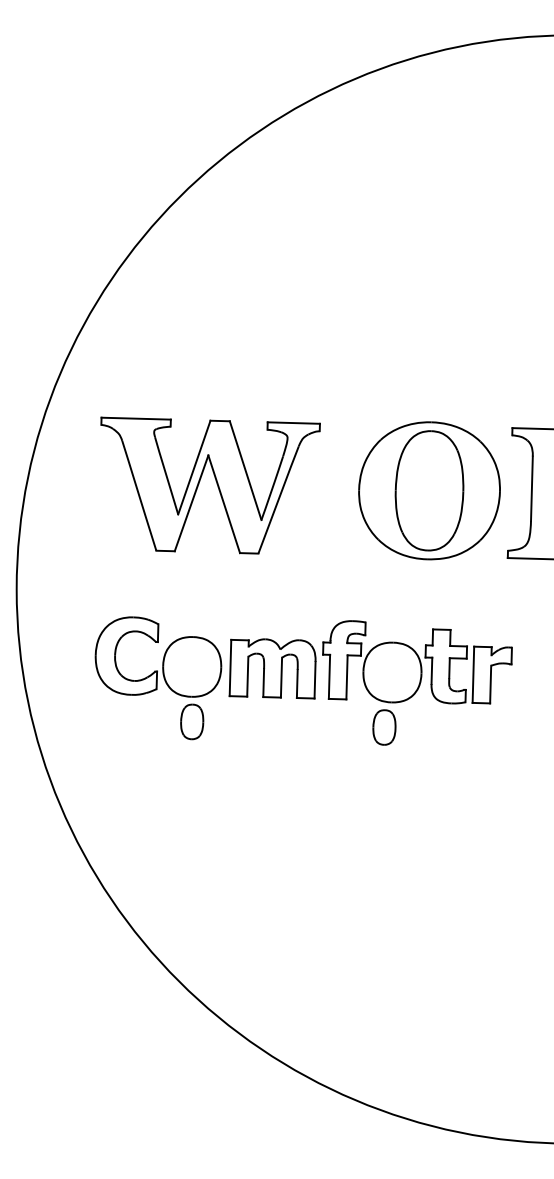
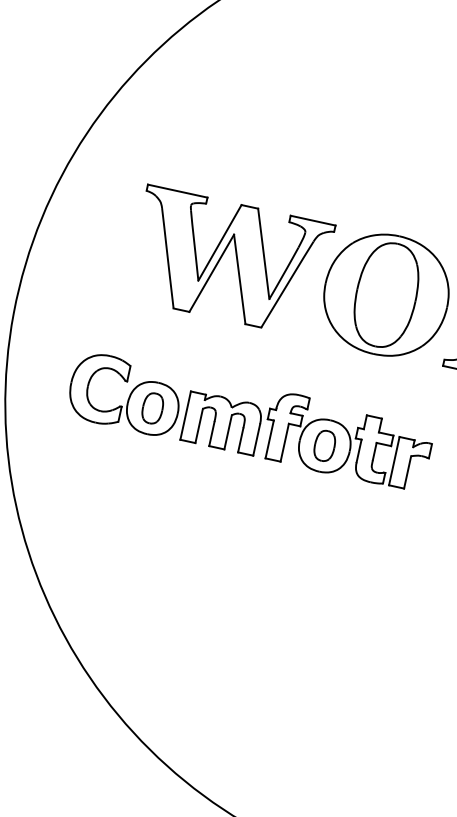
part: (216, 484) -> (236, 261), moved
part: (192, 721) -> (153, 408), moved
part: (384, 727) -> (324, 445), moved

